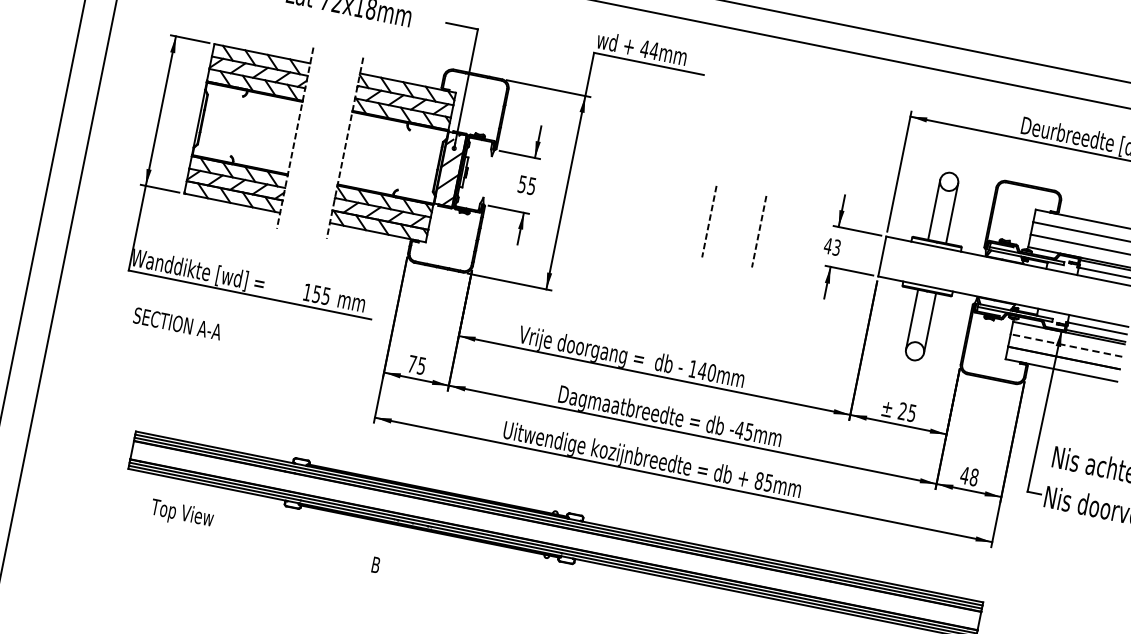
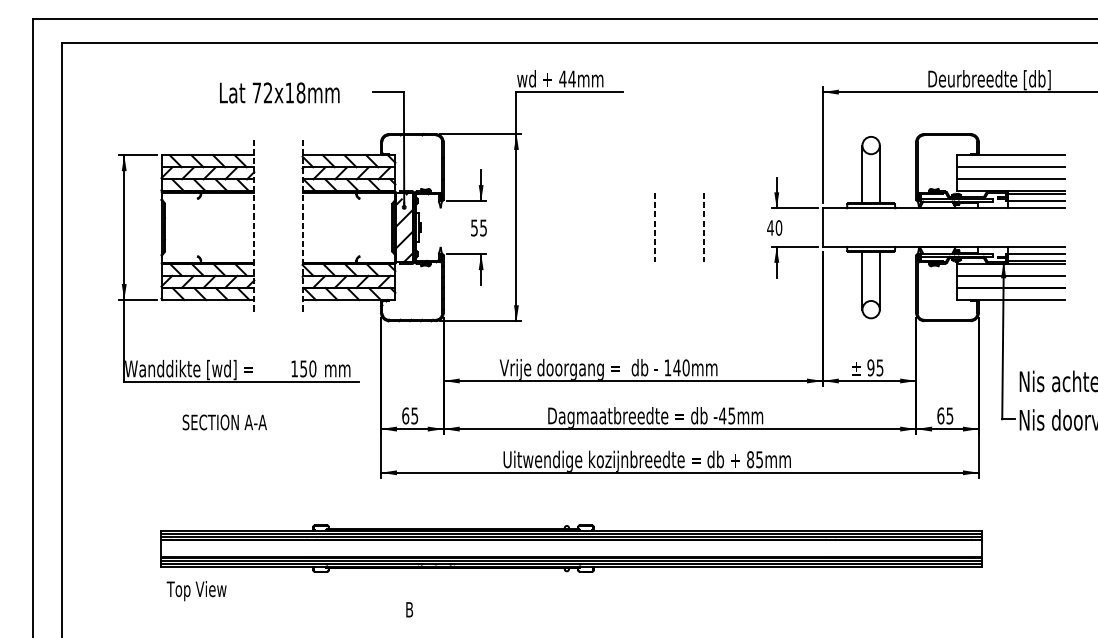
text: (836, 247) -> (778, 227), 43 -> 40
text: (325, 295) -> (312, 368), 155 -> 150
text: (177, 323) -> (224, 422), moved
line: (1066, 345) -> (1010, 275), dashed -> solid
text: (412, 363) -> (405, 415), 75 -> 65
text: (902, 410) -> (870, 367), 25 -> 95
text: (969, 476) -> (945, 415), 48 -> 65
text: (181, 514) -> (196, 591), moved

